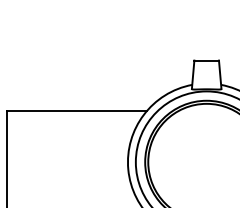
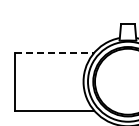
line: (76, 110) -> (54, 52), solid -> dashed

